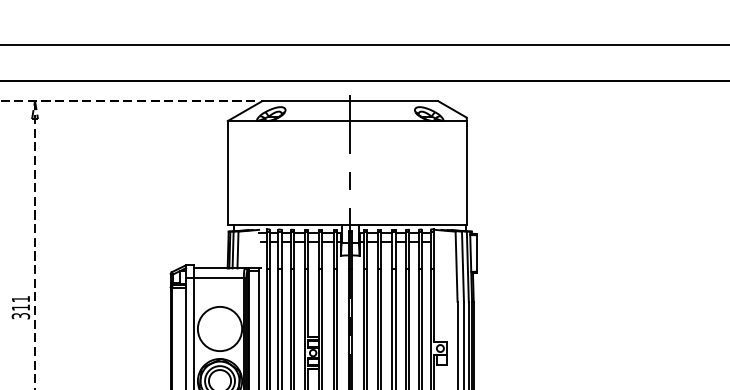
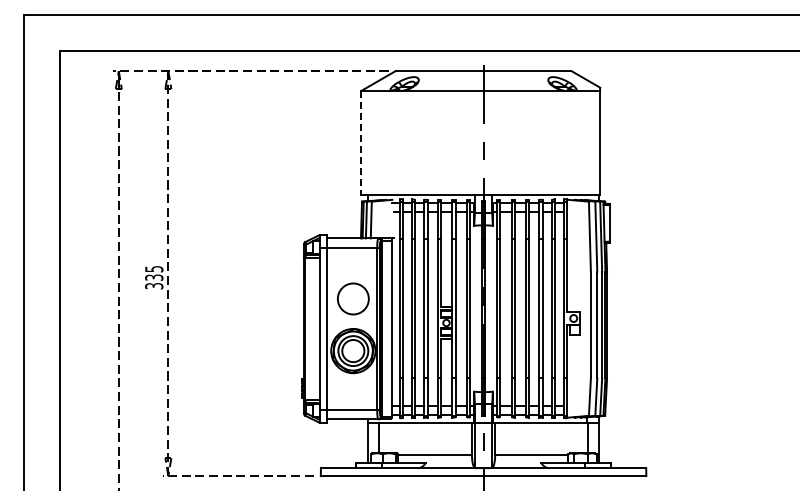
line: (228, 172) -> (361, 142), solid -> dashed
text: (21, 303) -> (154, 273), 311 -> 335
circle: (220, 328) -> (353, 298), size x0.7

